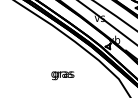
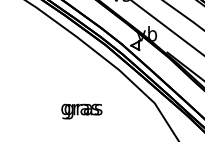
text: (62, 75) -> (81, 111), moved

